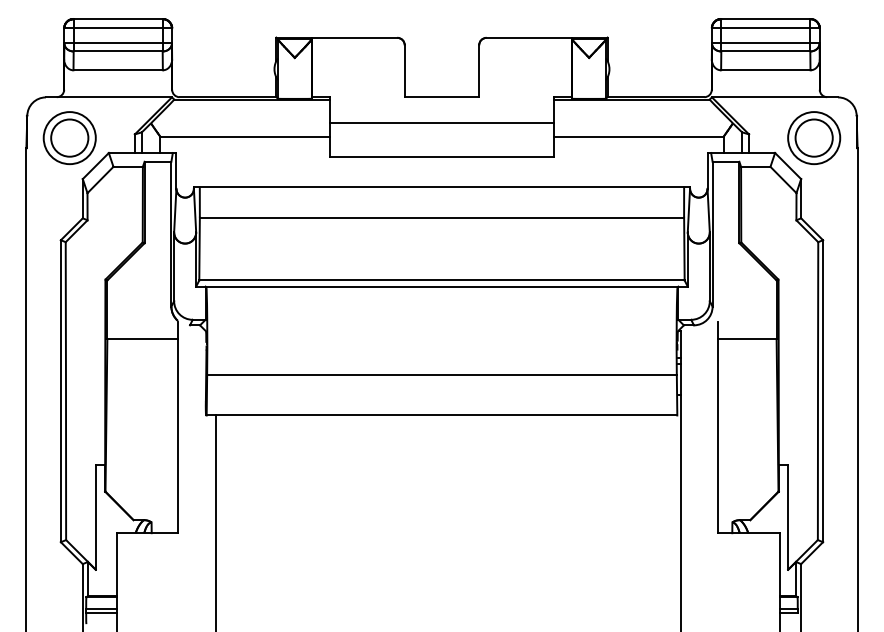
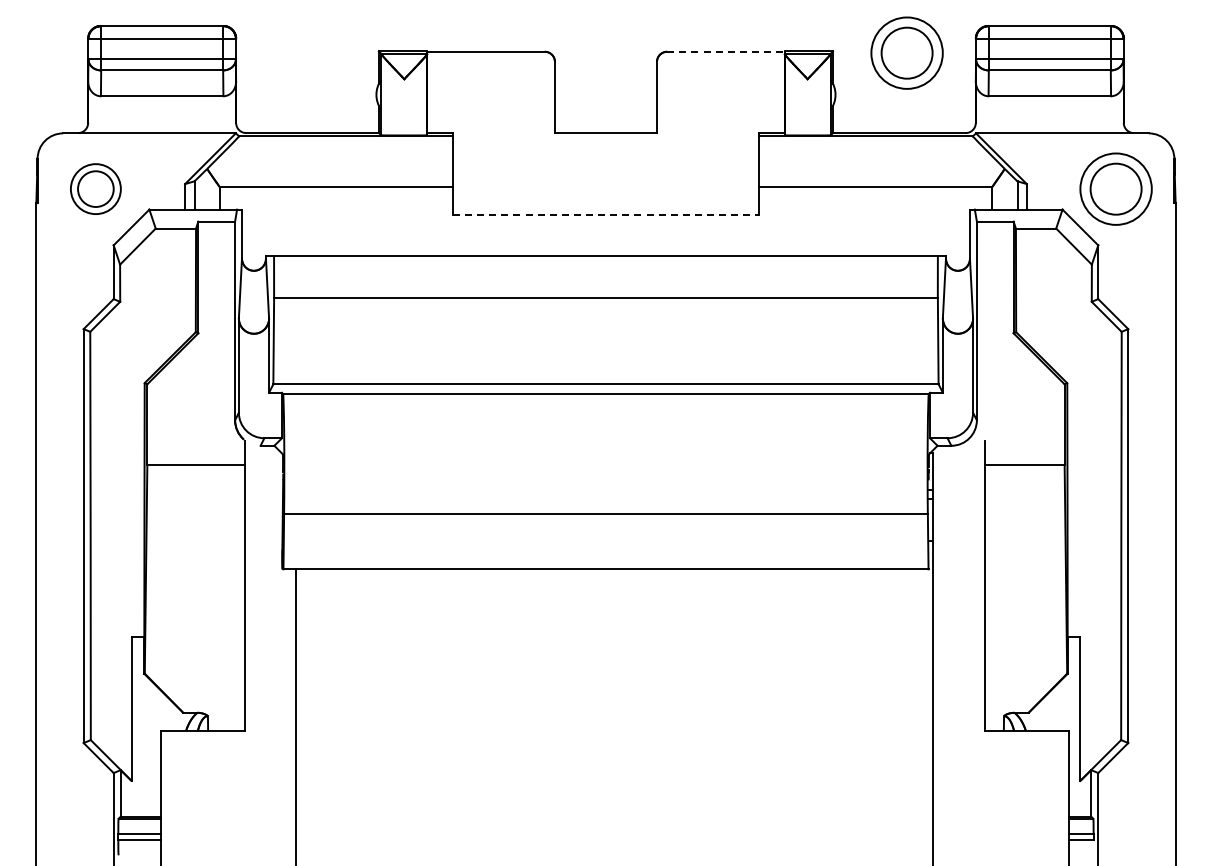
line: (529, 37) -> (725, 51), solid -> dashed
part: (661, 38) -> (906, 52), added
line: (441, 123) -> (605, 168), removed
part: (69, 137) -> (95, 188), size x0.7
line: (442, 156) -> (606, 214), solid -> dashed

